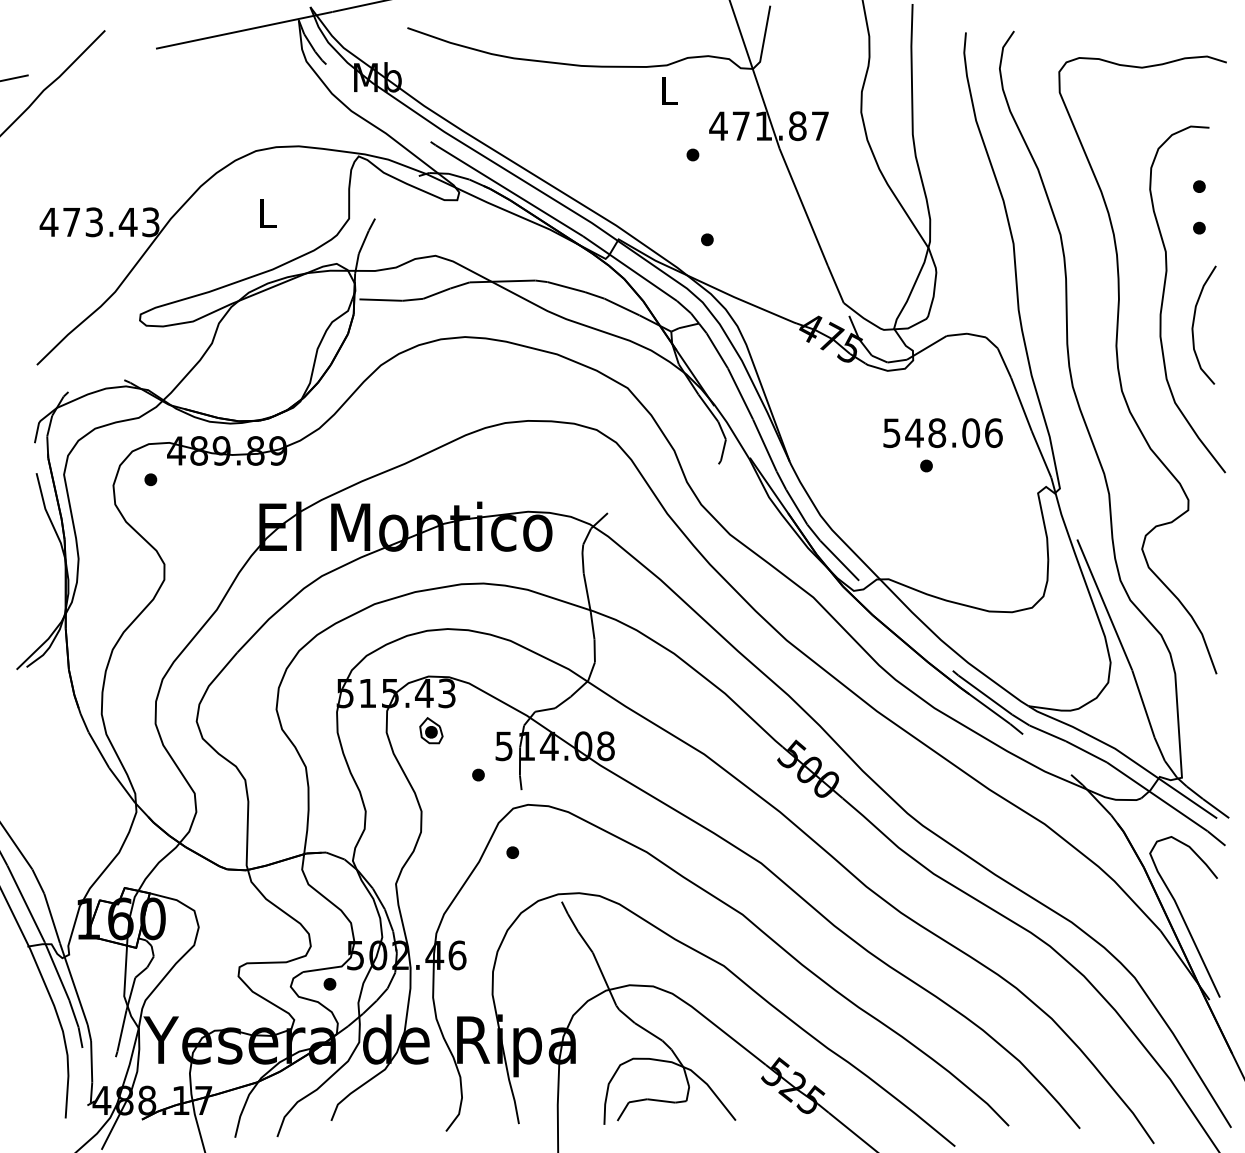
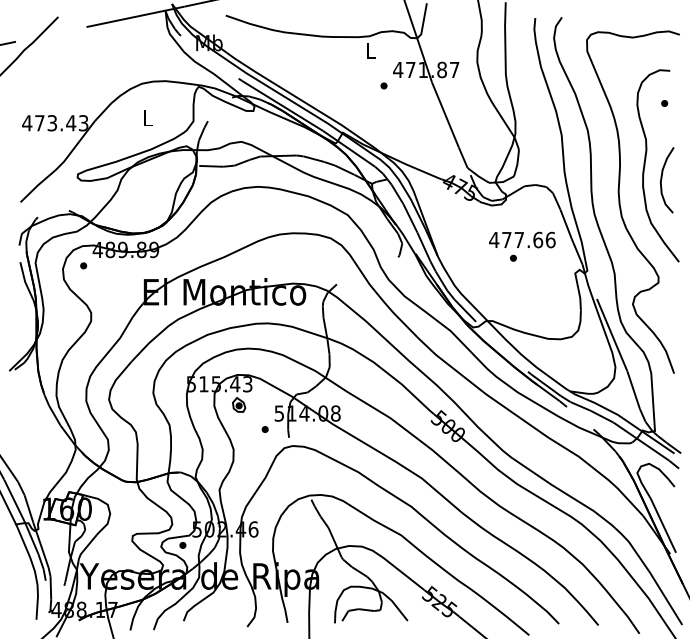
part: (1199, 228) -> (664, 126), removed
part: (706, 239) -> (391, 132), removed
text: (932, 432) -> (516, 239), 548.06 -> 477.66
part: (511, 852) -> (283, 472), removed

